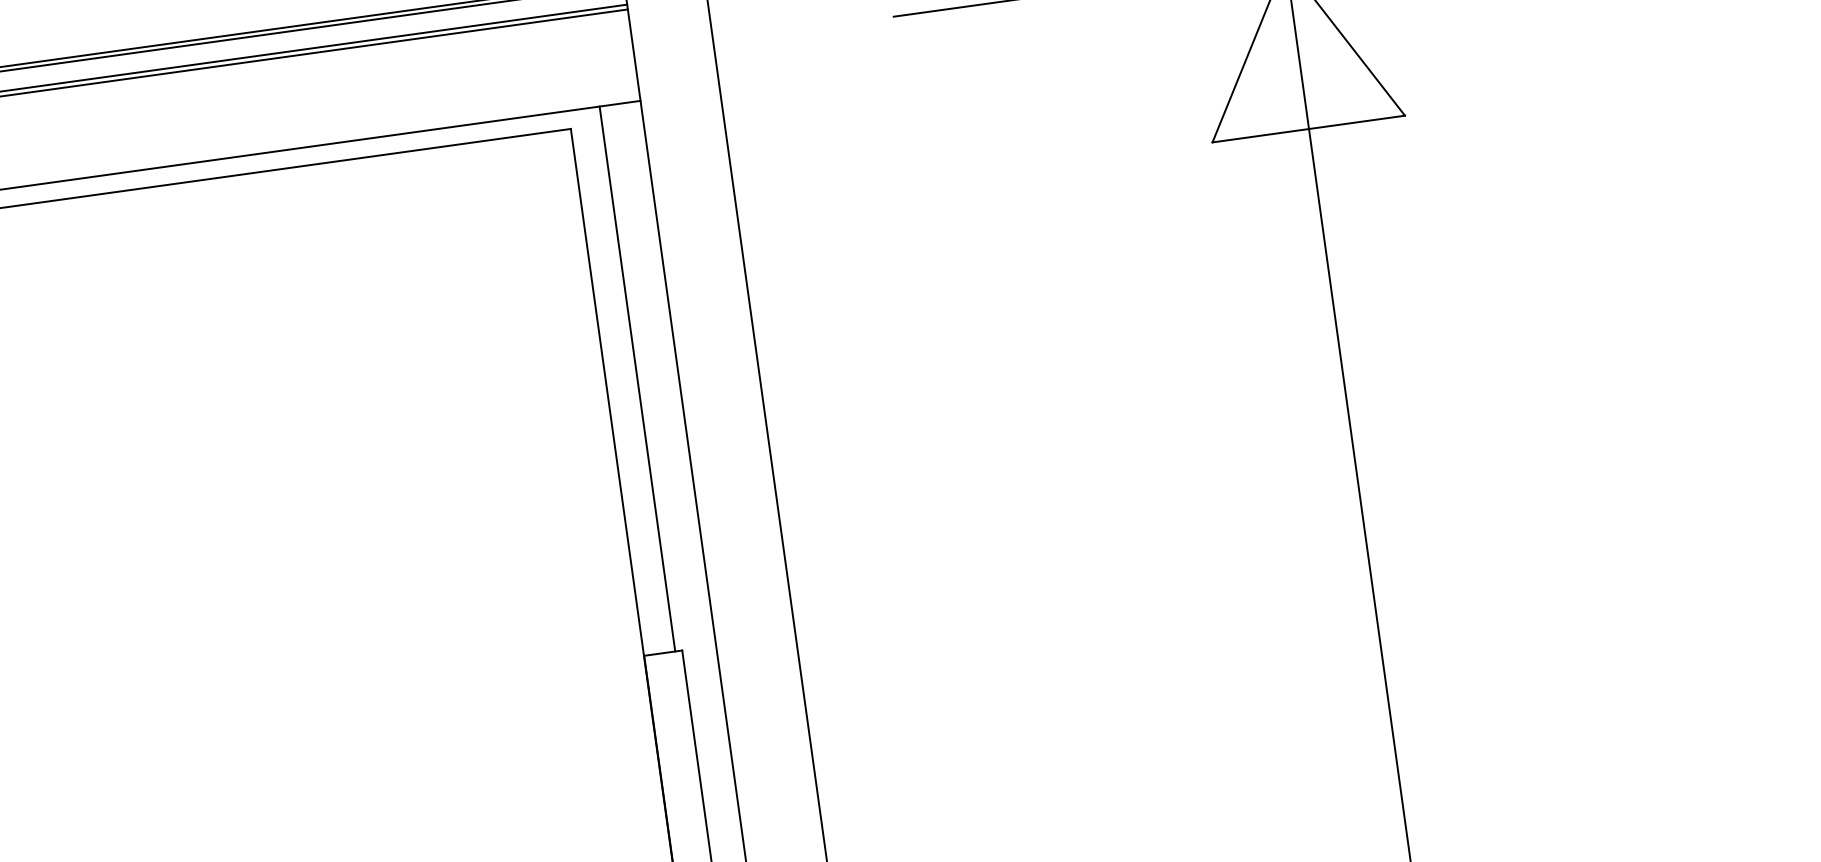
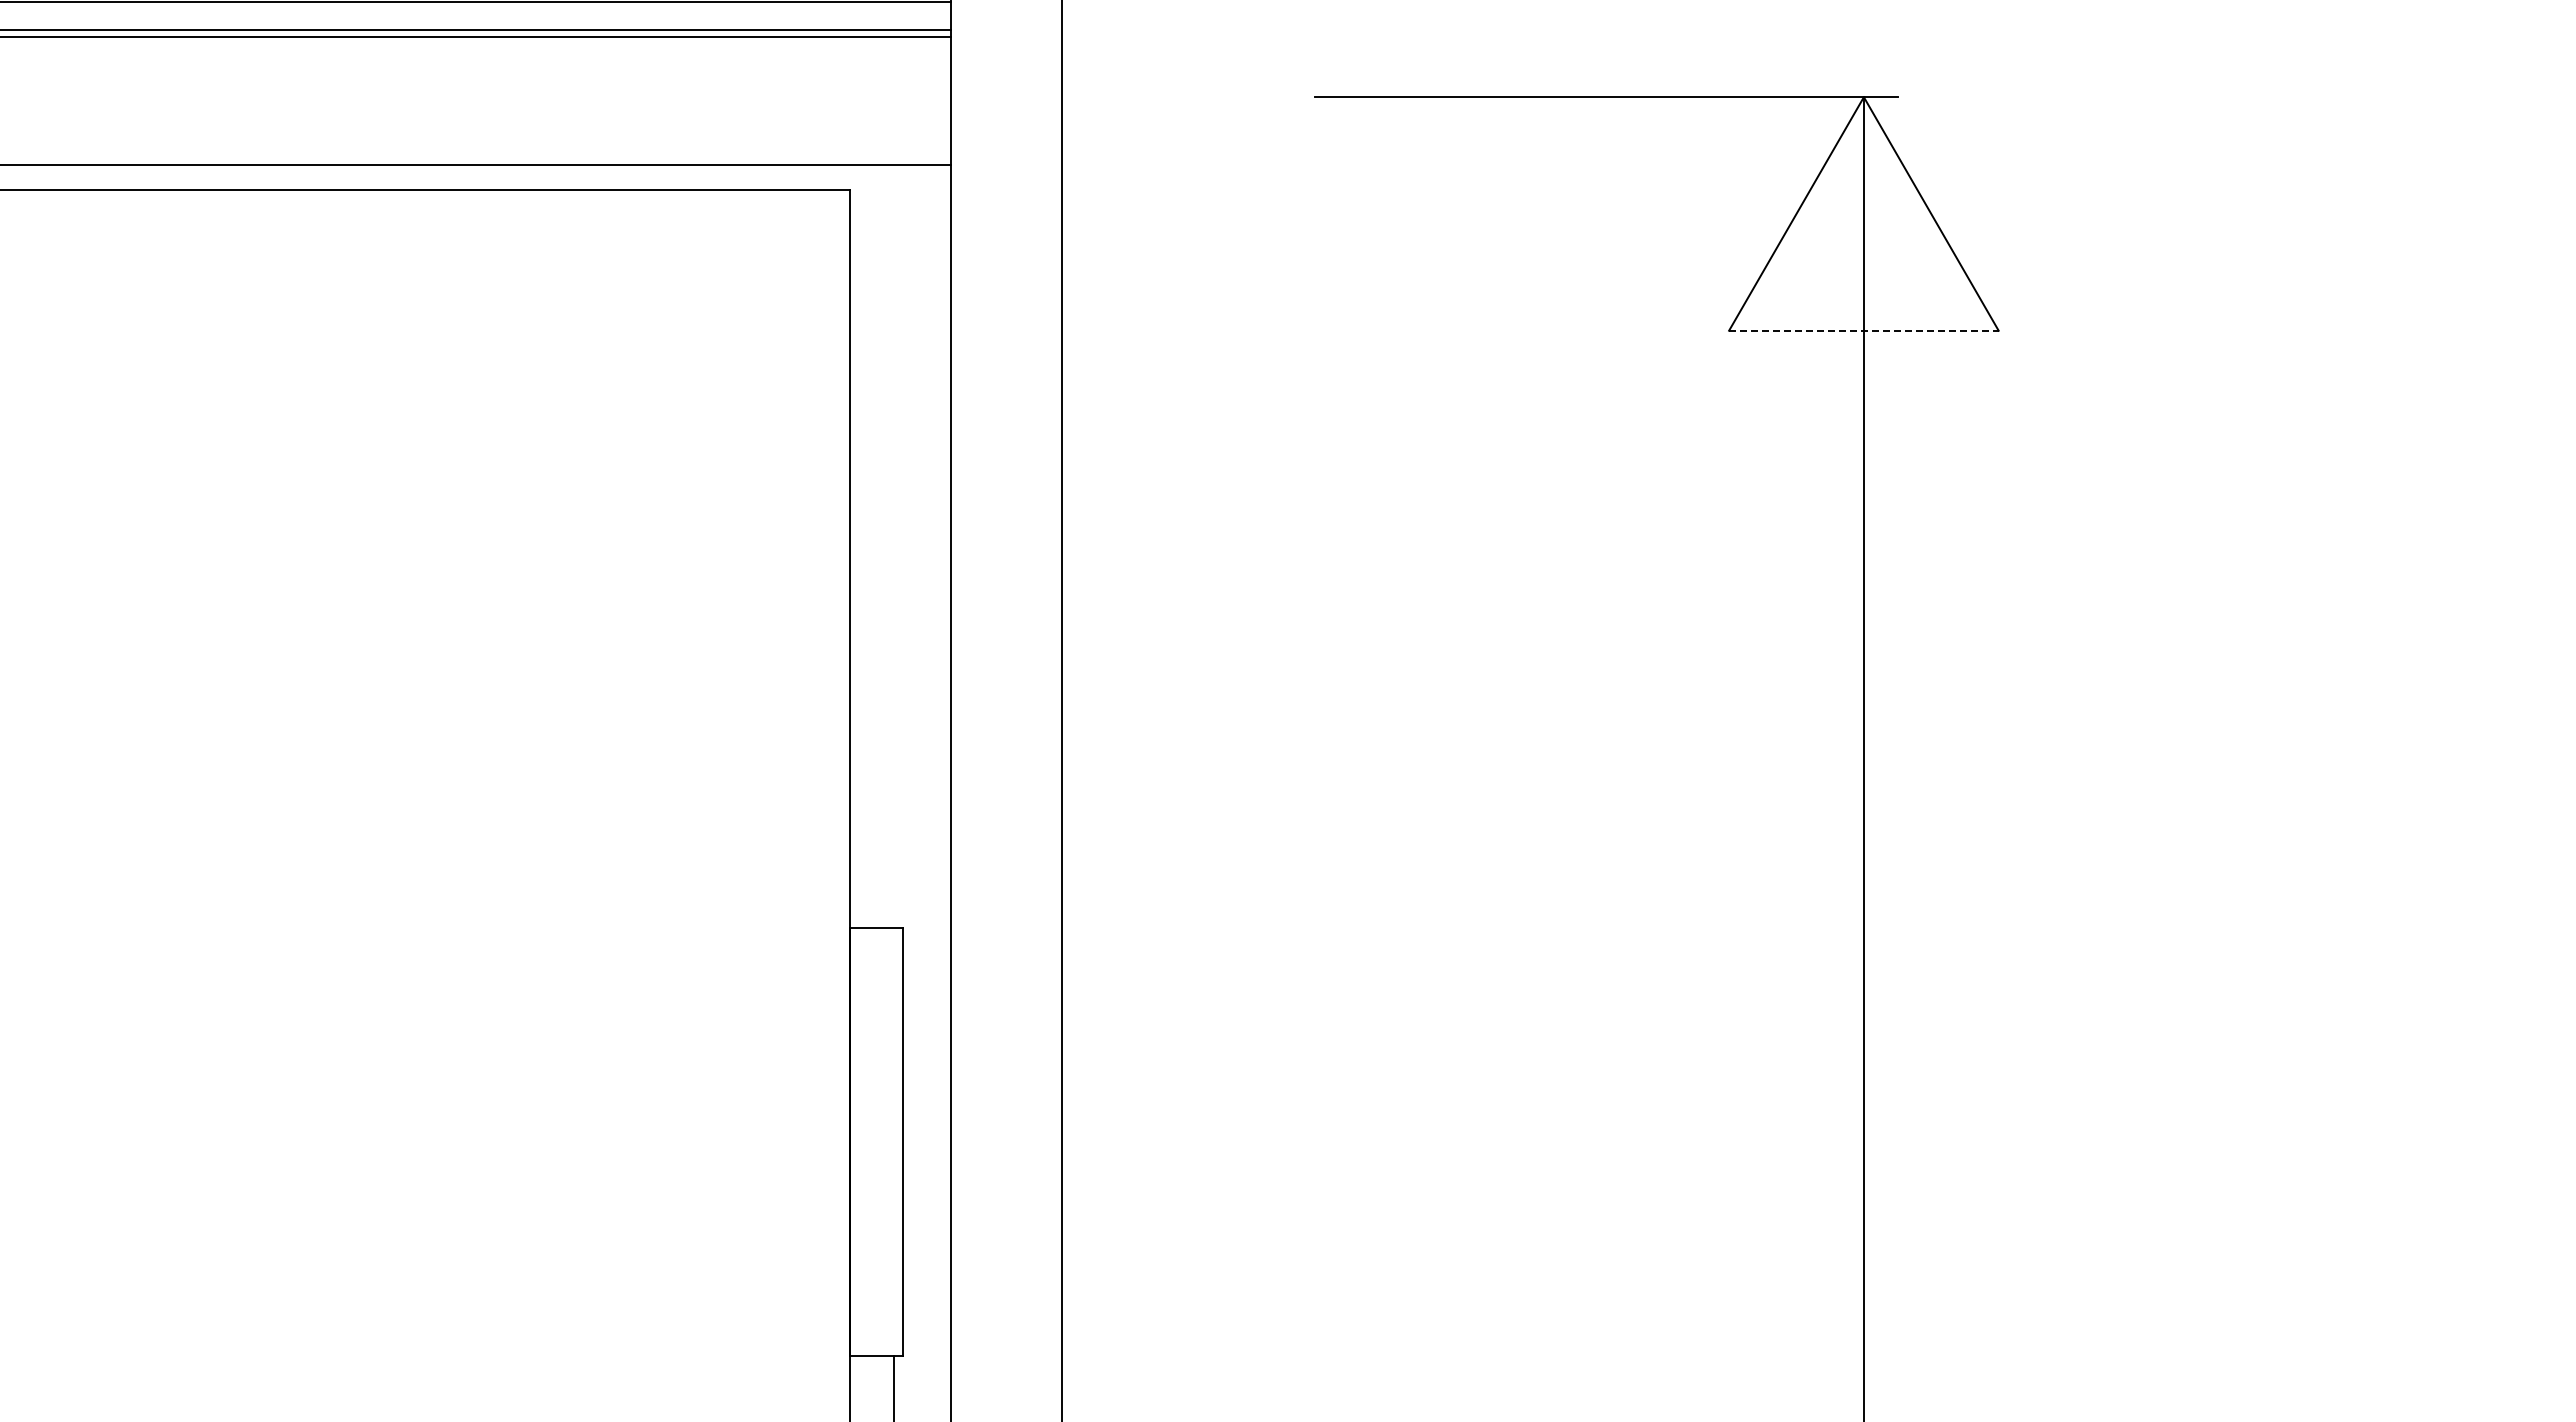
line: (1308, 128) -> (1863, 330), solid -> dashed
line: (637, 378) -> (893, 545), removed

